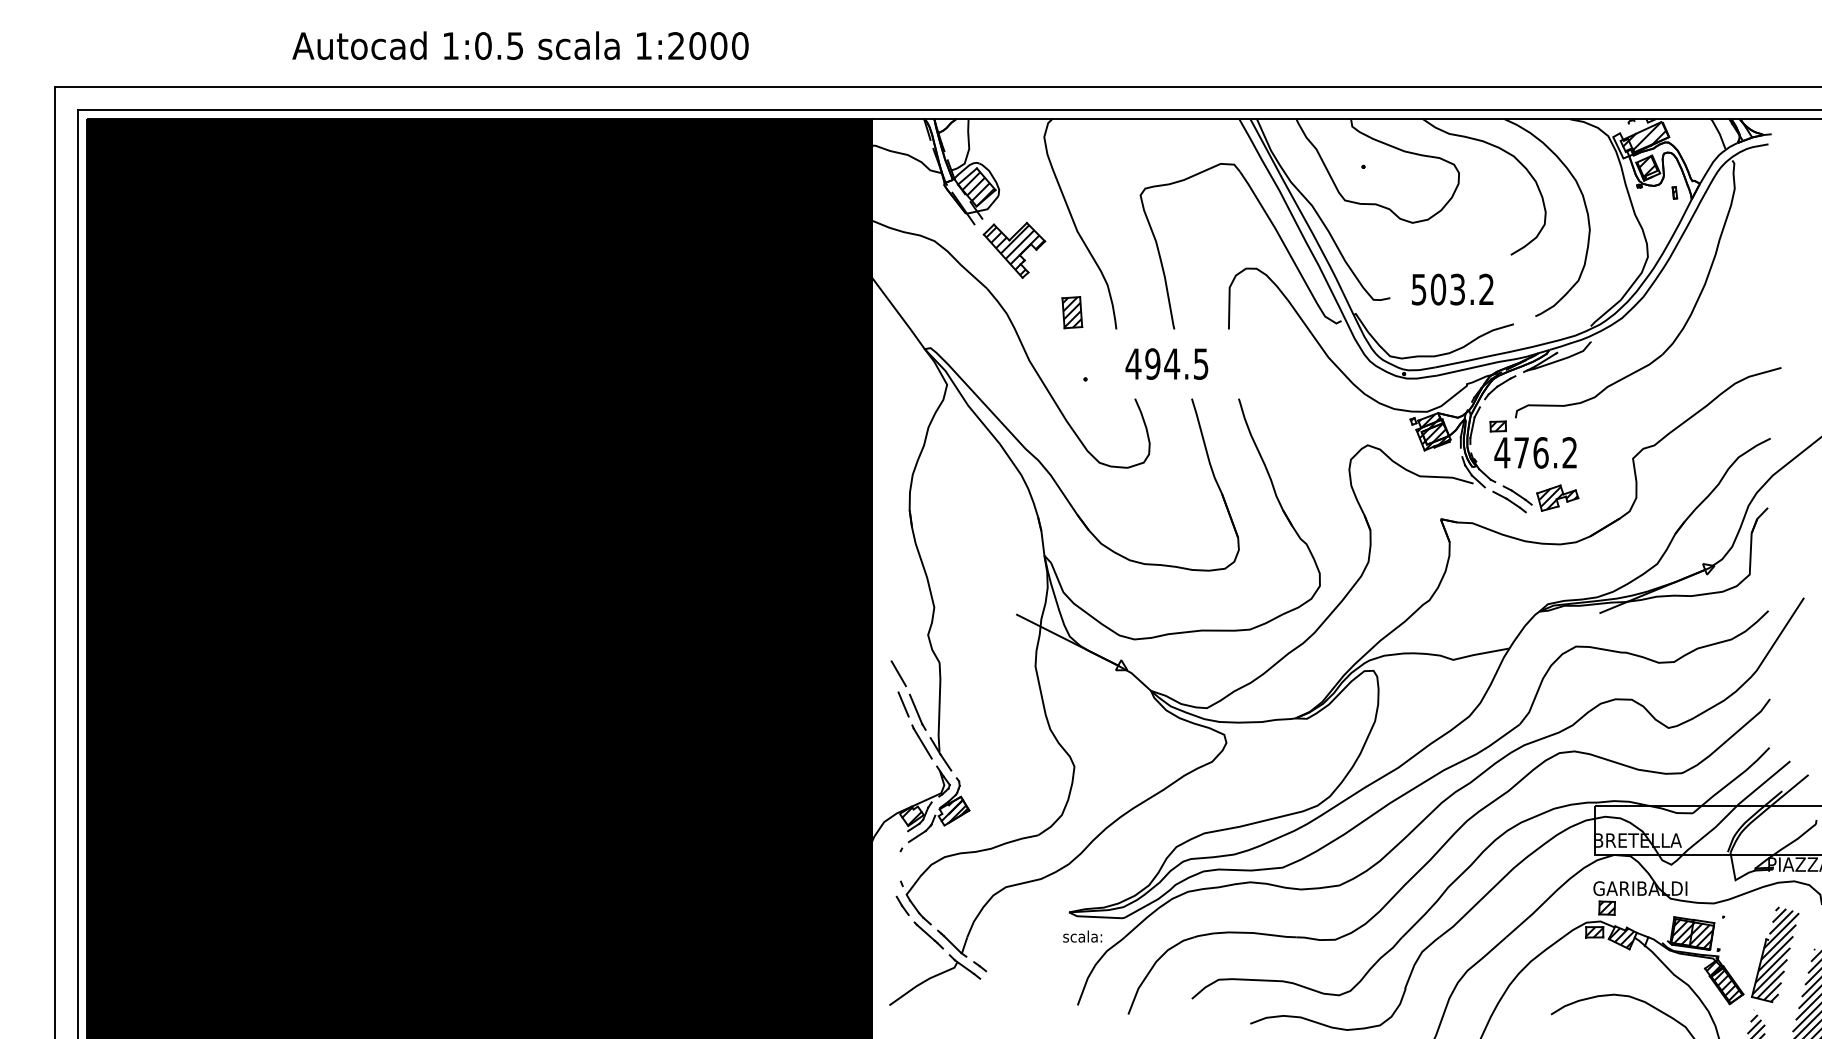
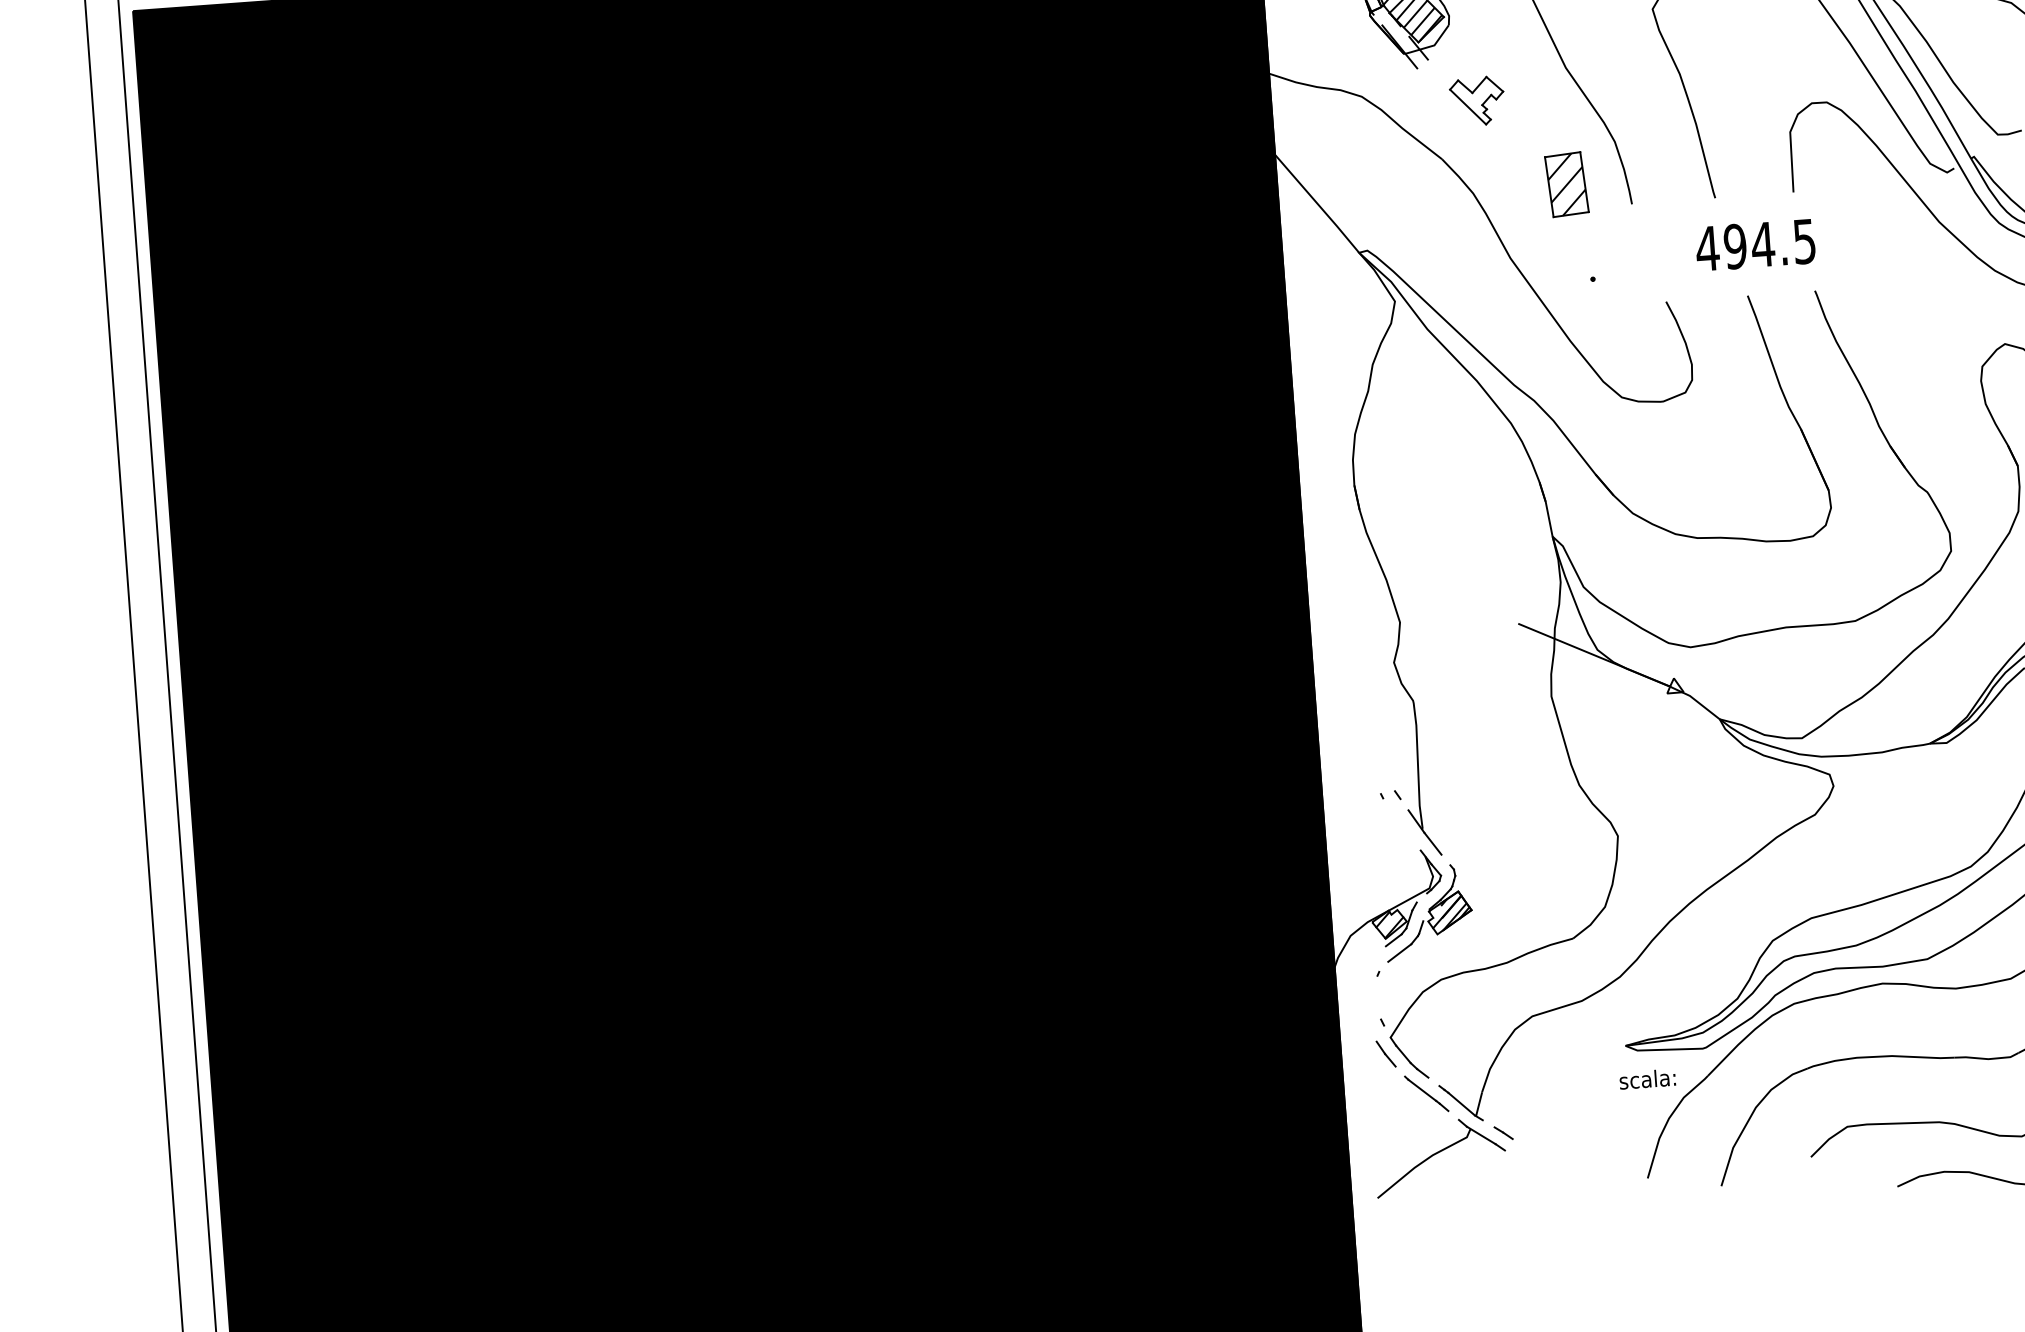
part: (1014, 249) -> (1477, 100), size x0.6
part: (1072, 312) -> (1567, 184), size x1.4
text: (1166, 363) -> (1754, 244), moved
line: (898, 673) -> (1355, 721), removed
line: (903, 704) -> (1366, 764), removed
line: (915, 709) -> (1383, 770), removed
line: (922, 743) -> (1397, 818), removed

